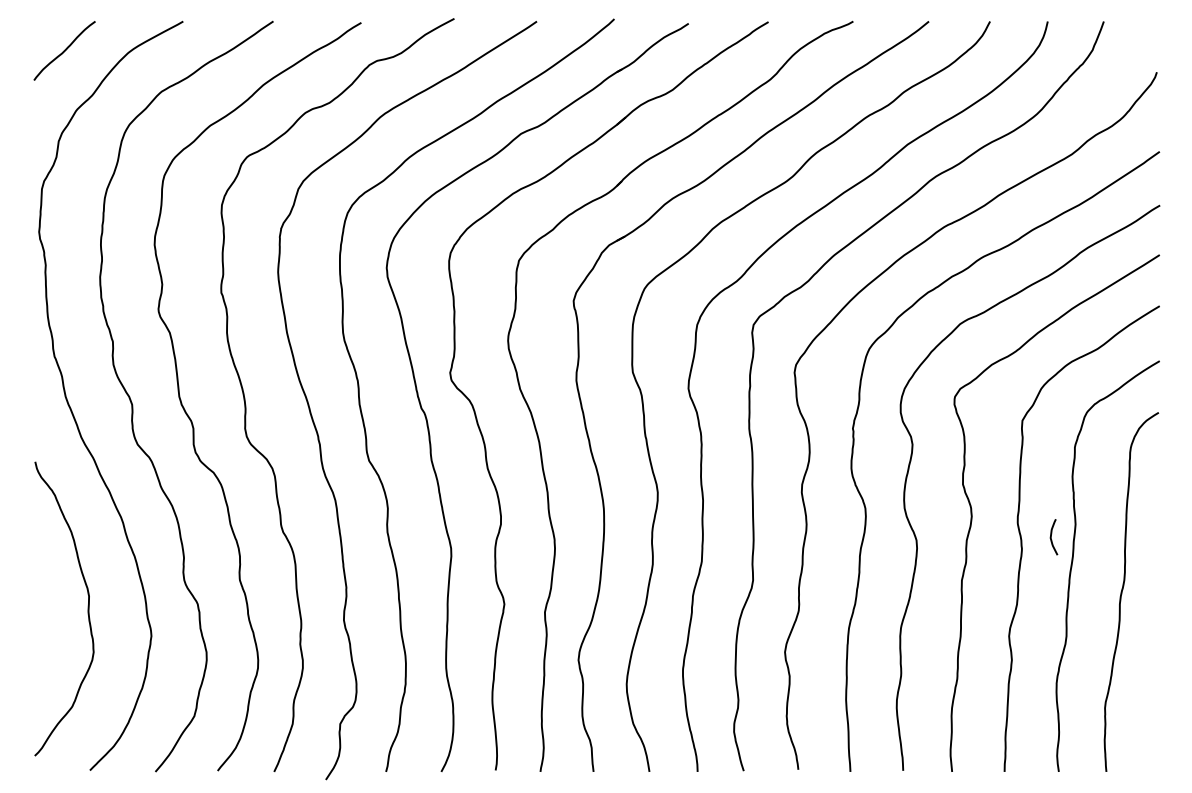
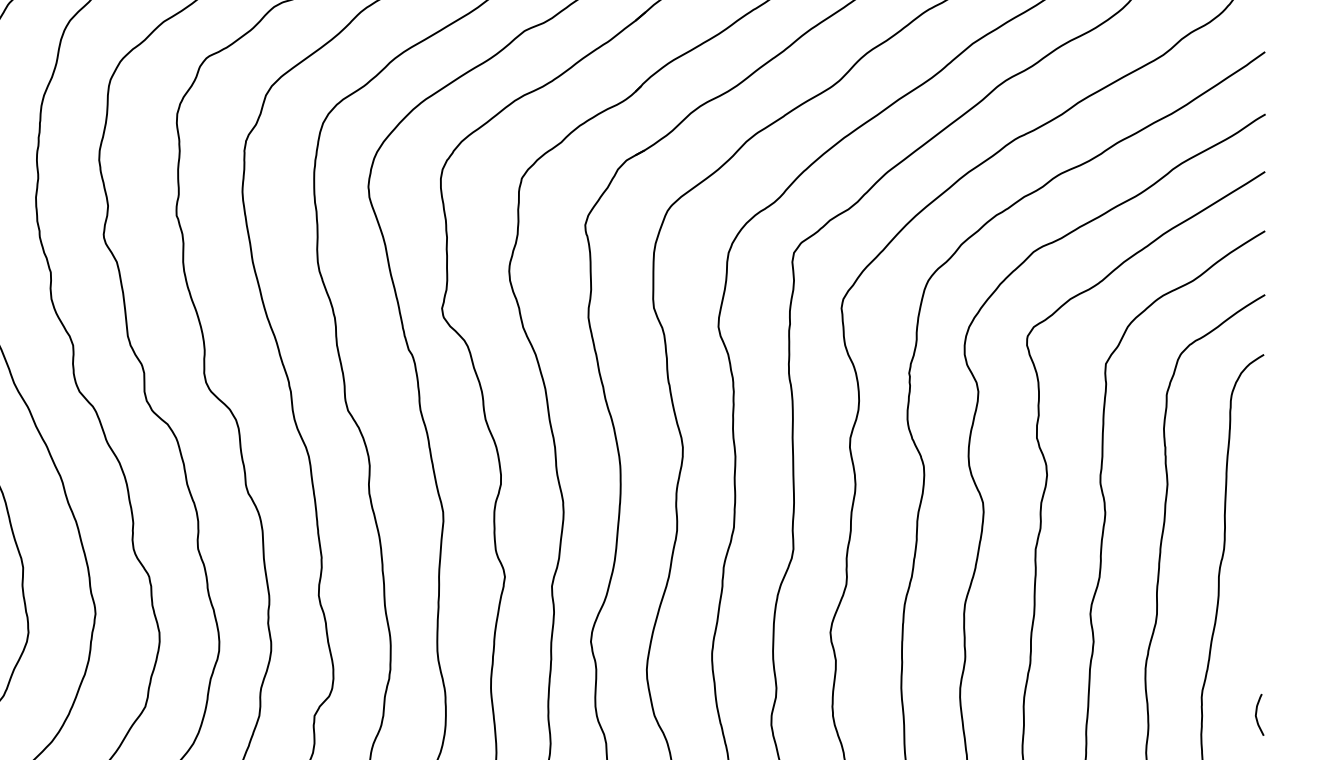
curve: (1051, 537) -> (1256, 715), moved

